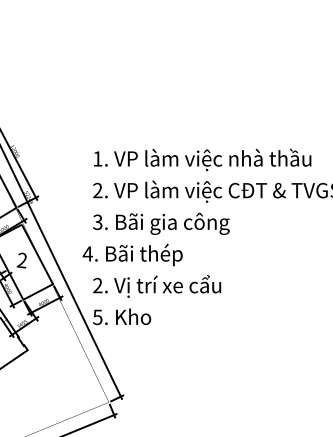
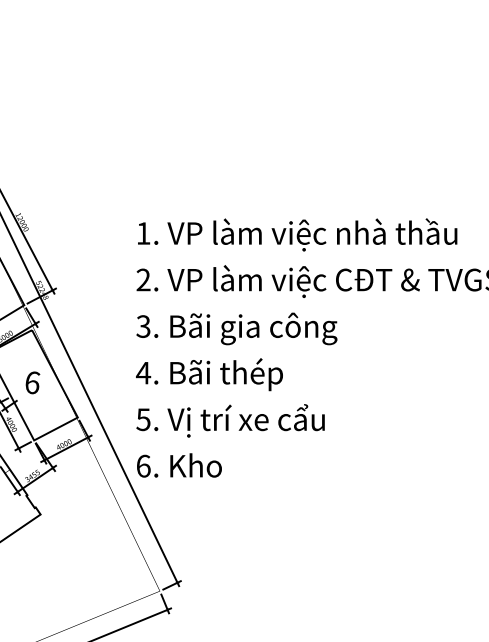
text: (132, 254) -> (209, 373), moved
text: (21, 260) -> (31, 382), 2 -> 6
text: (97, 285) -> (143, 419), 2. -> 5.
text: (97, 316) -> (143, 465), 5. -> 6.

